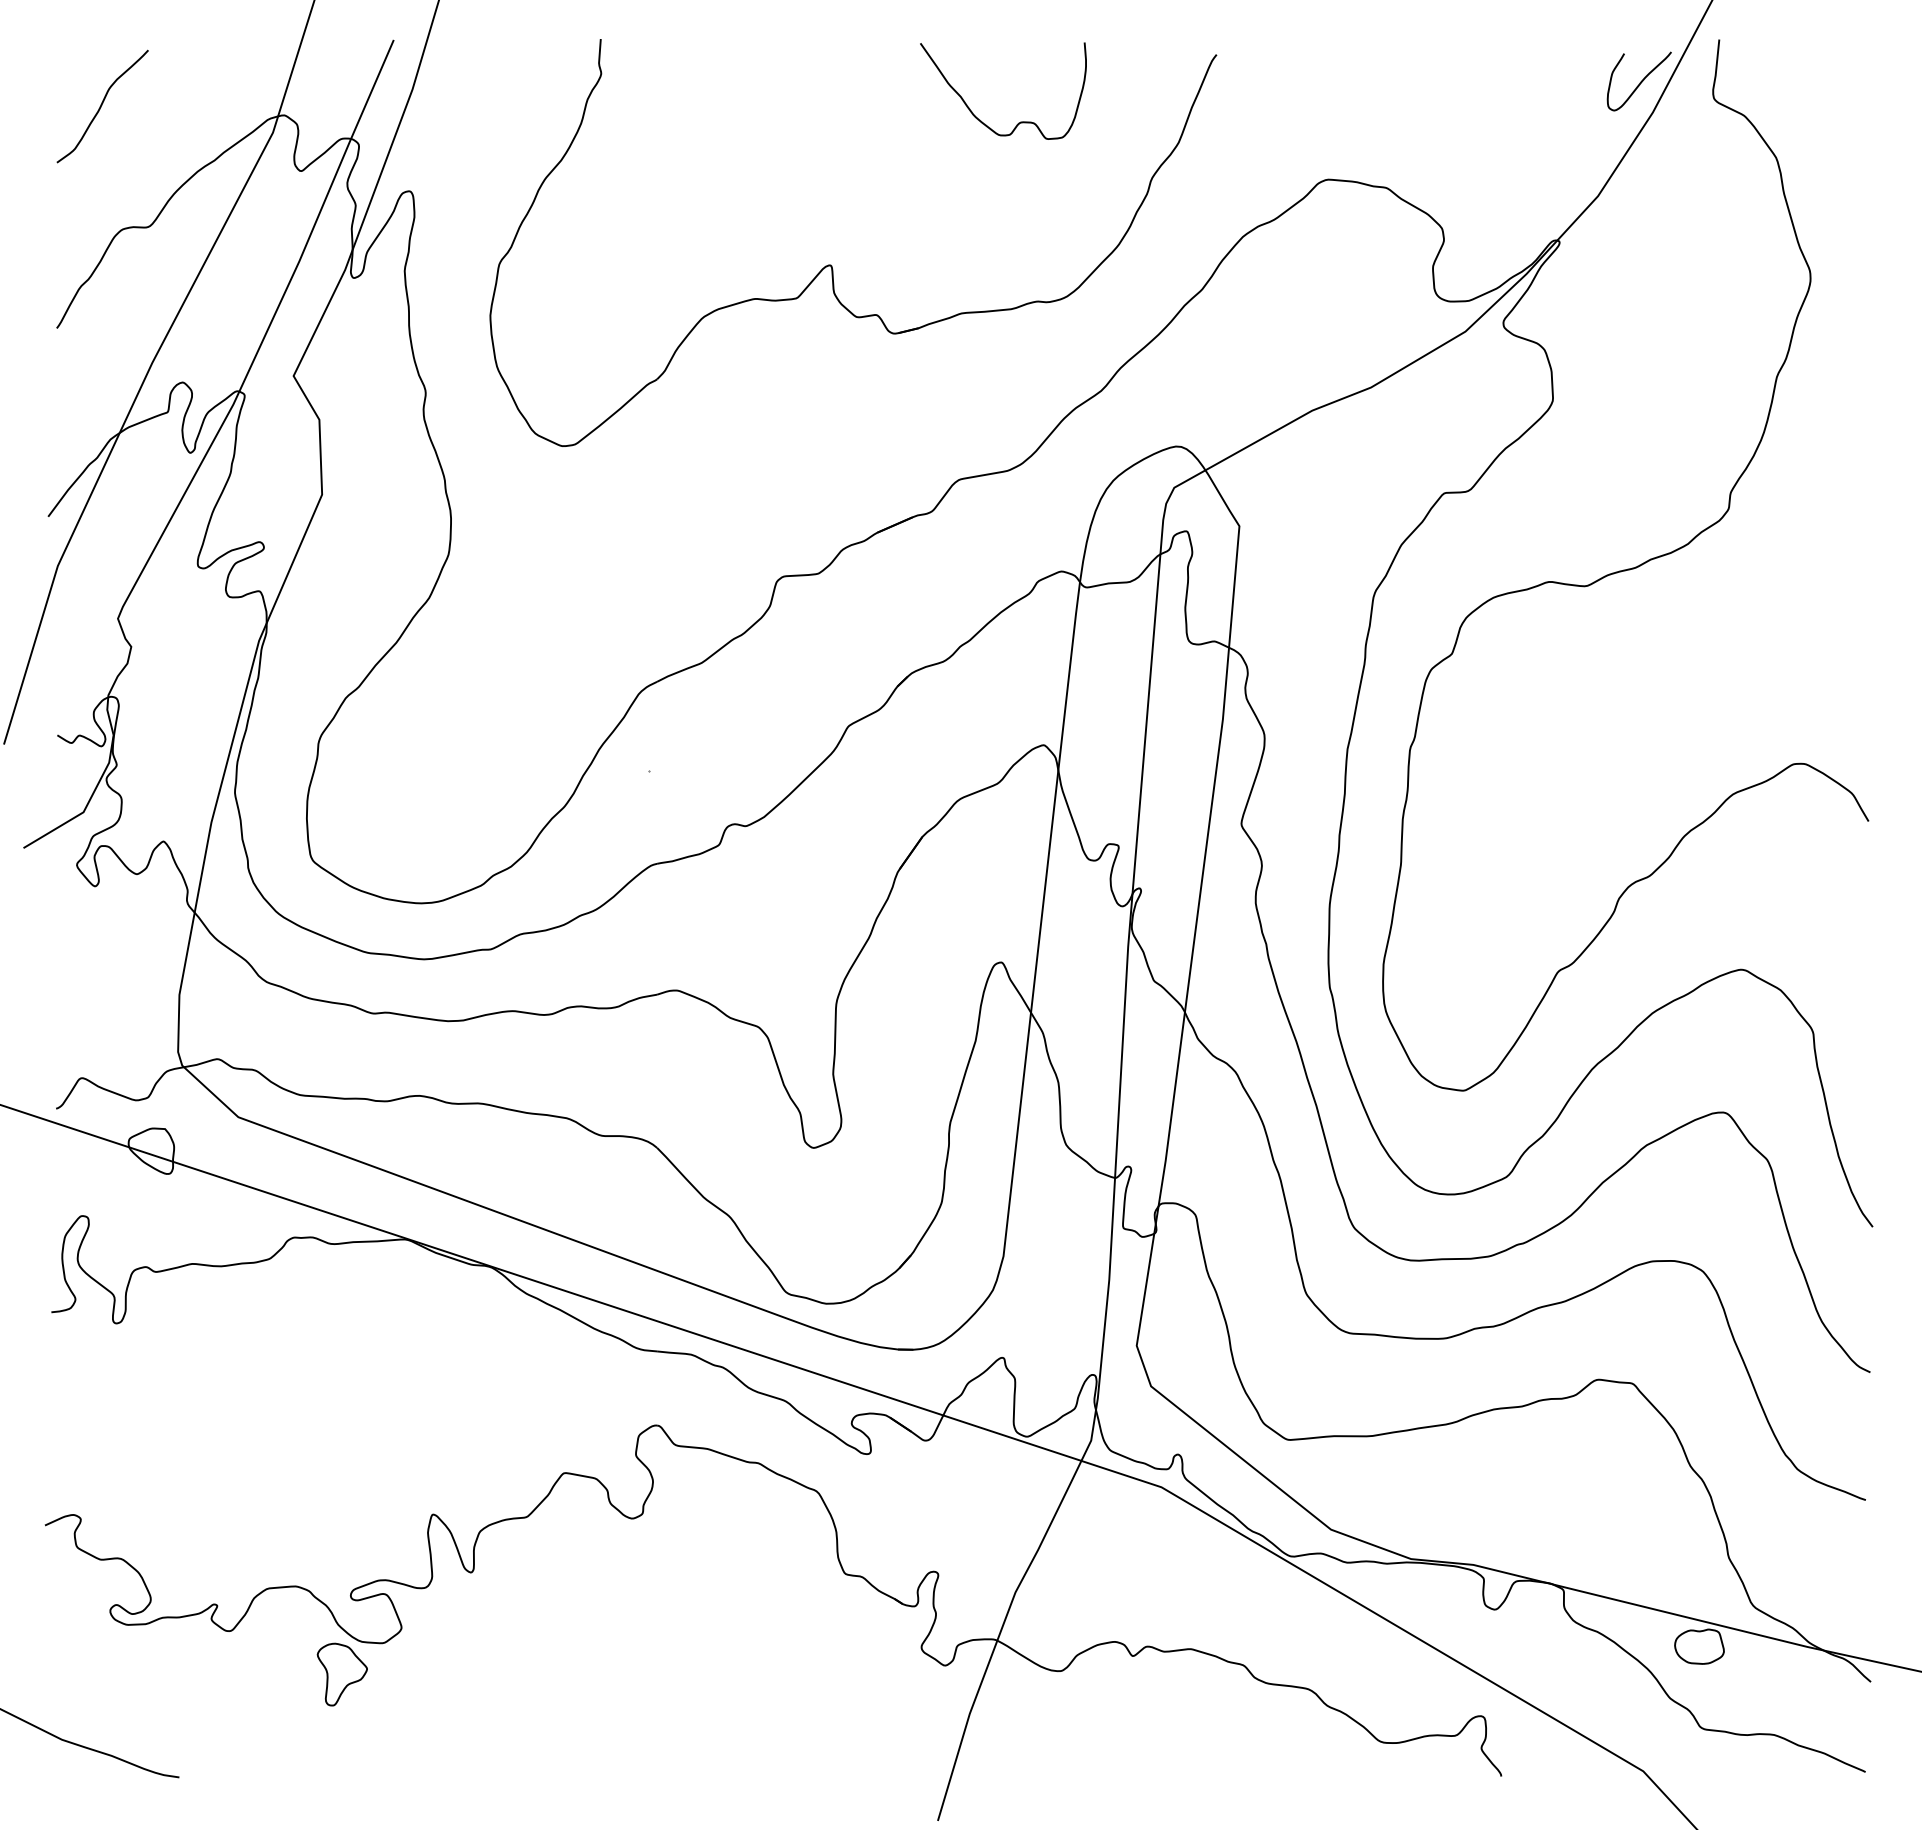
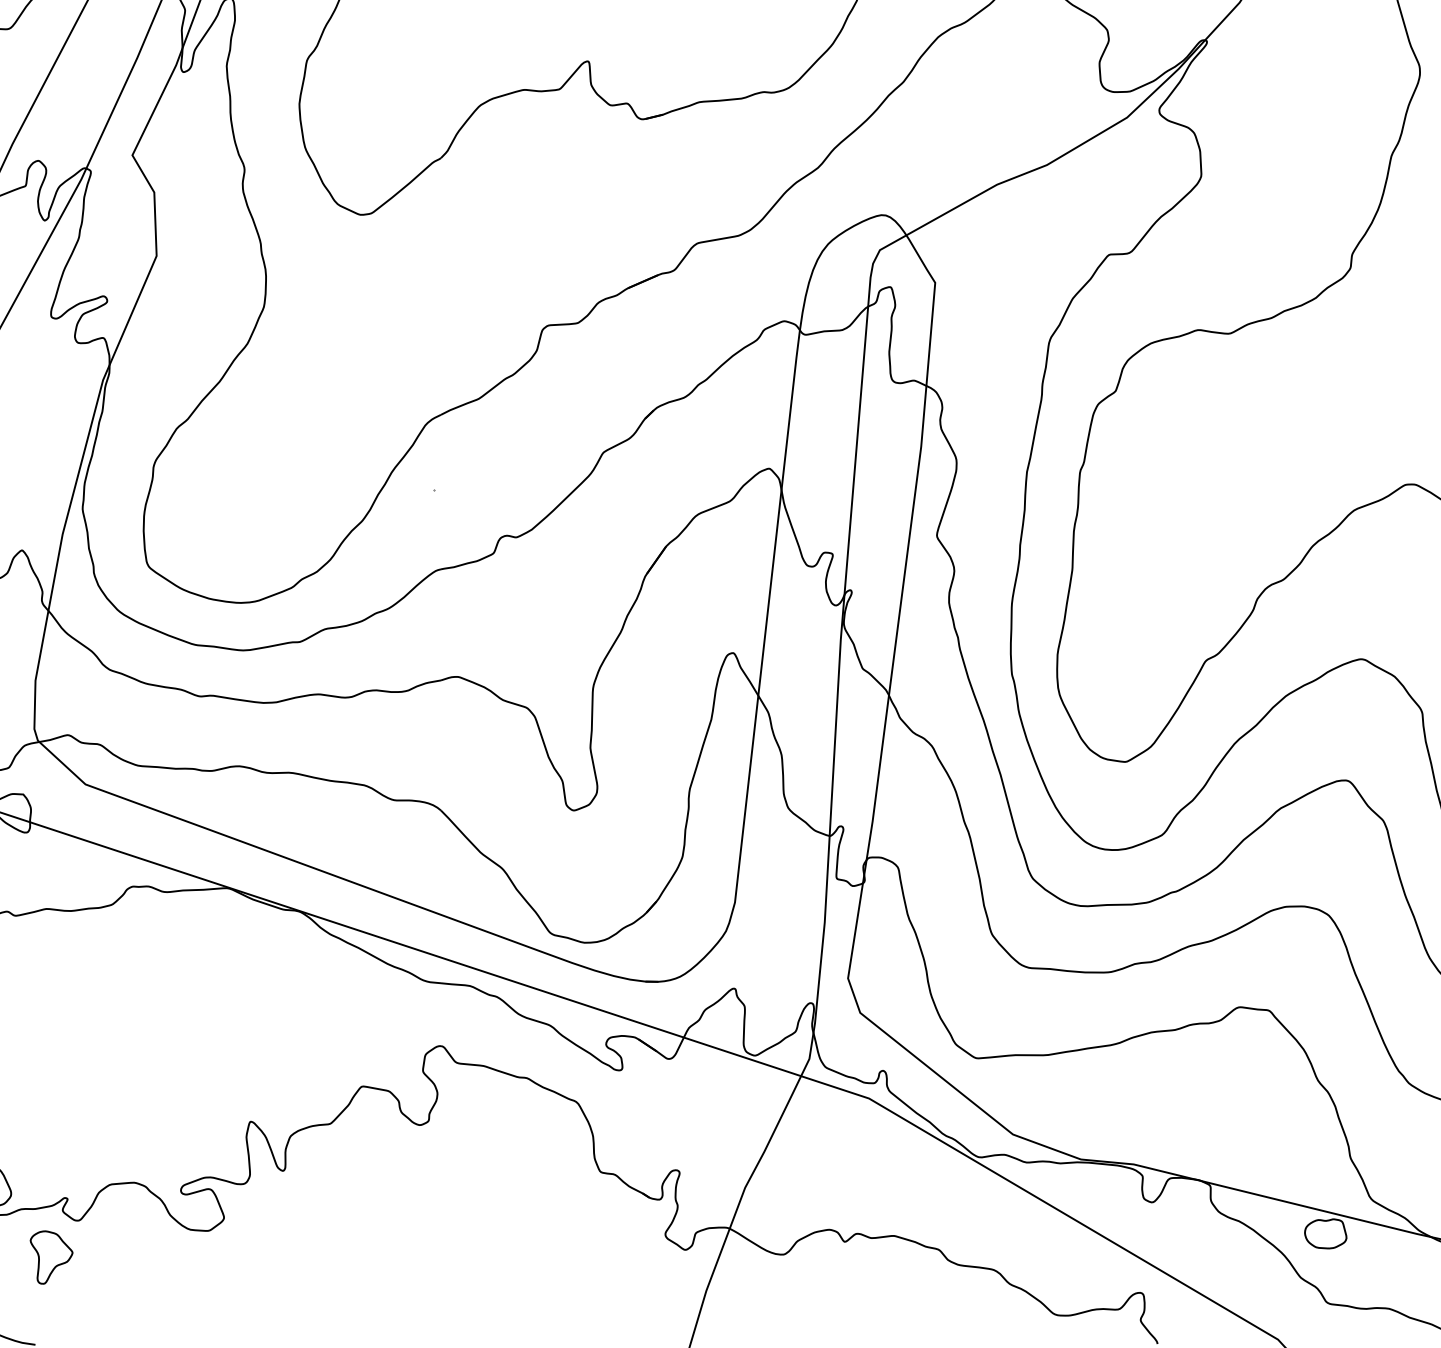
part: (341, 1674) -> (50, 1257), moved

